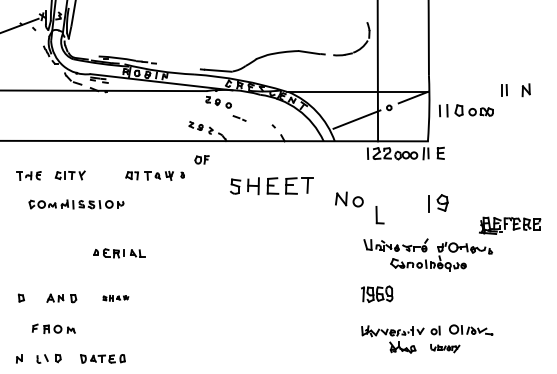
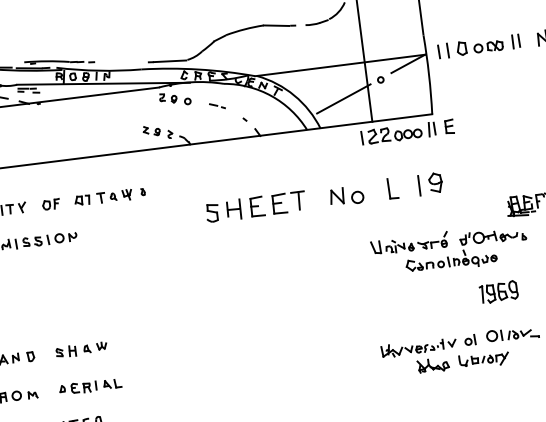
part: (465, 110) -> (469, 47), moved
line: (239, 118) -> (217, 106), moved
part: (201, 159) -> (50, 204), moved
part: (271, 186) -> (255, 207), moved
part: (438, 203) -> (430, 184), moved
part: (379, 215) -> (392, 188), moved
part: (119, 253) -> (90, 386), moved
part: (377, 293) -> (499, 291), moved
part: (115, 298) -> (81, 350), size x1.67
part: (445, 348) -> (484, 360), size x1.43

